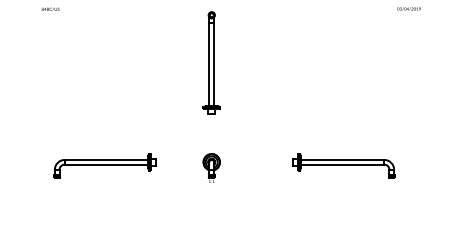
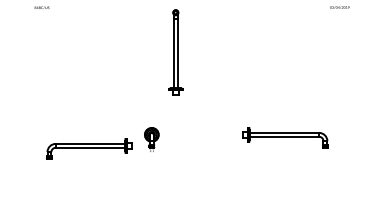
part: (105, 165) -> (89, 148), moved
part: (211, 167) -> (151, 139), moved

